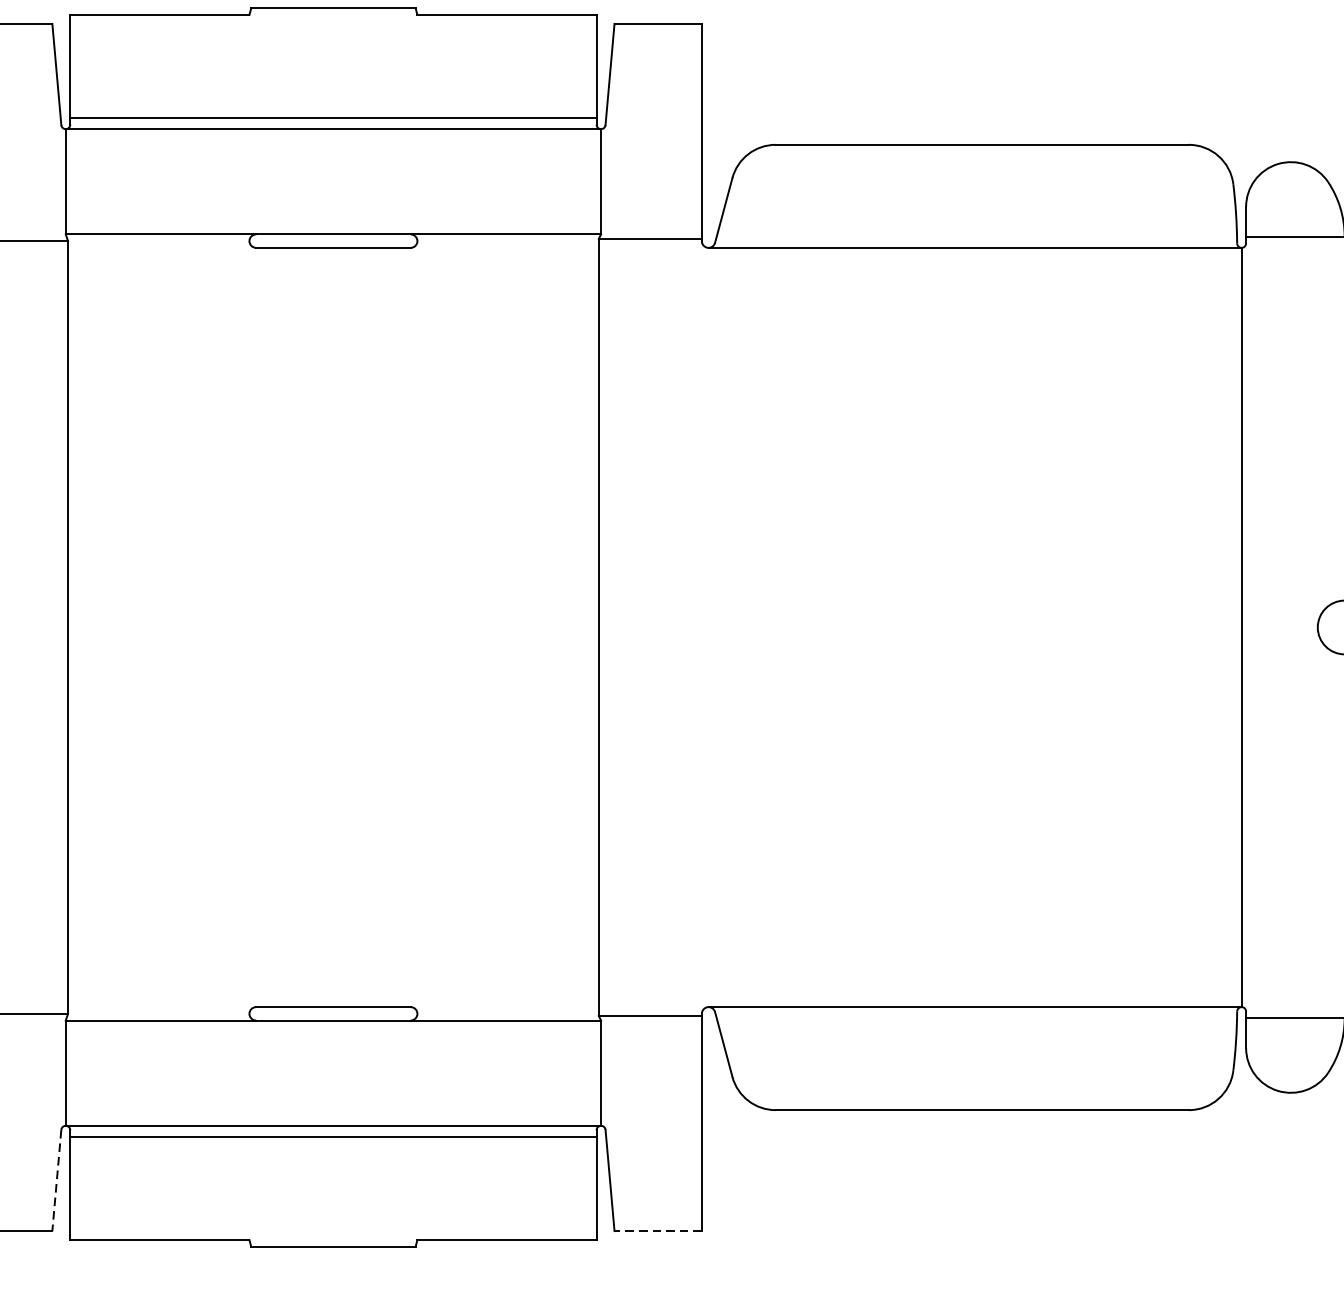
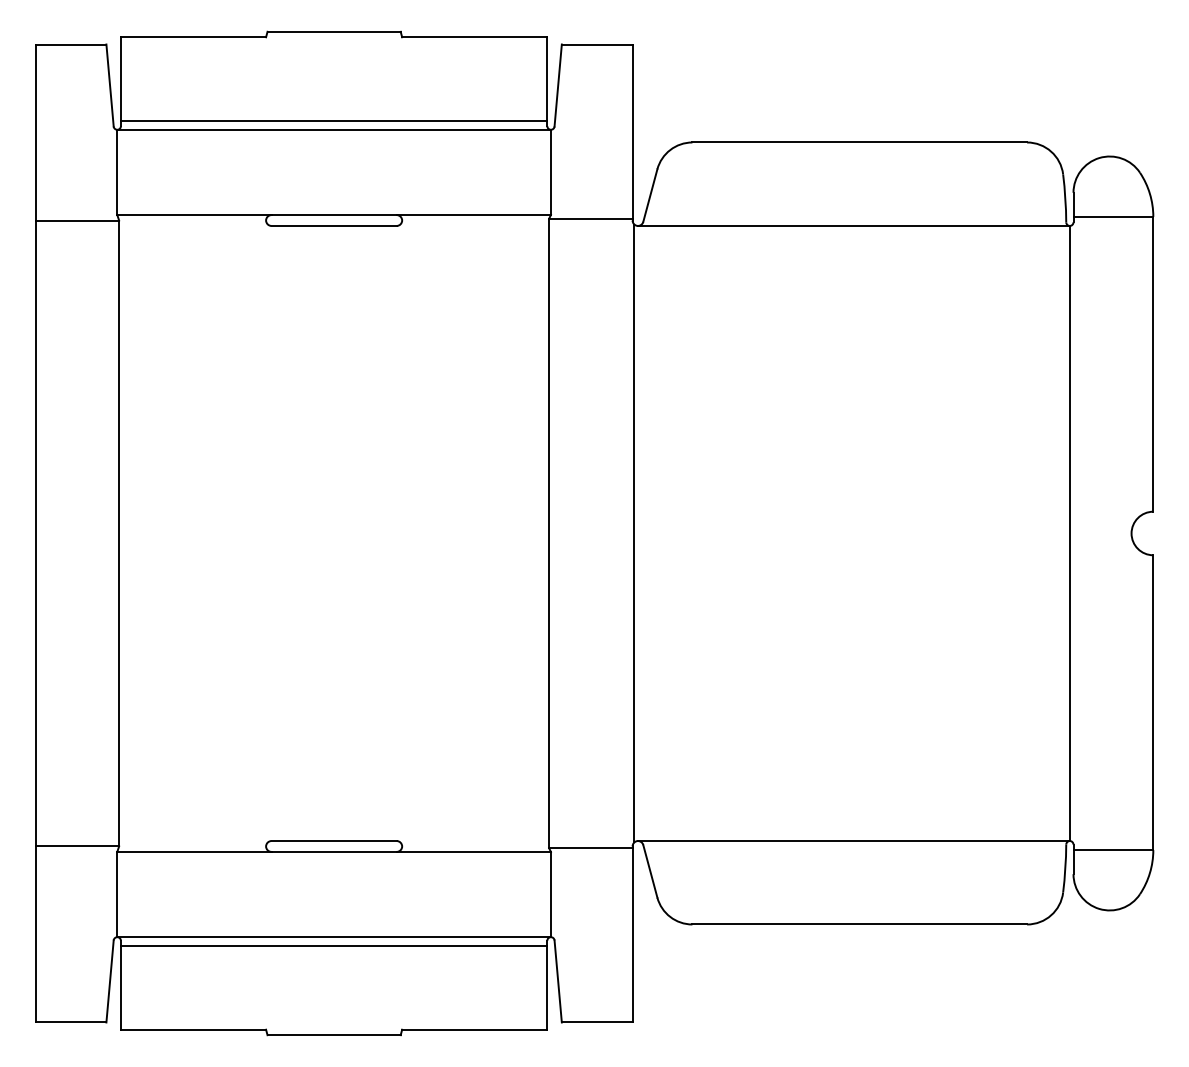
line: (704, 627) -> (634, 533), added
line: (57, 1180) -> (110, 981), dashed -> solid
line: (657, 1231) -> (596, 1022), dashed -> solid

